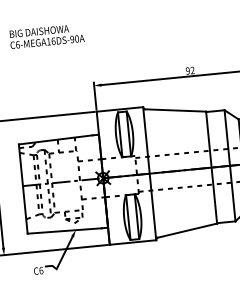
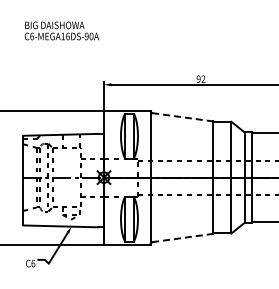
line: (175, 110) -> (182, 117), solid -> dashed
line: (187, 231) -> (182, 238), solid -> dashed

